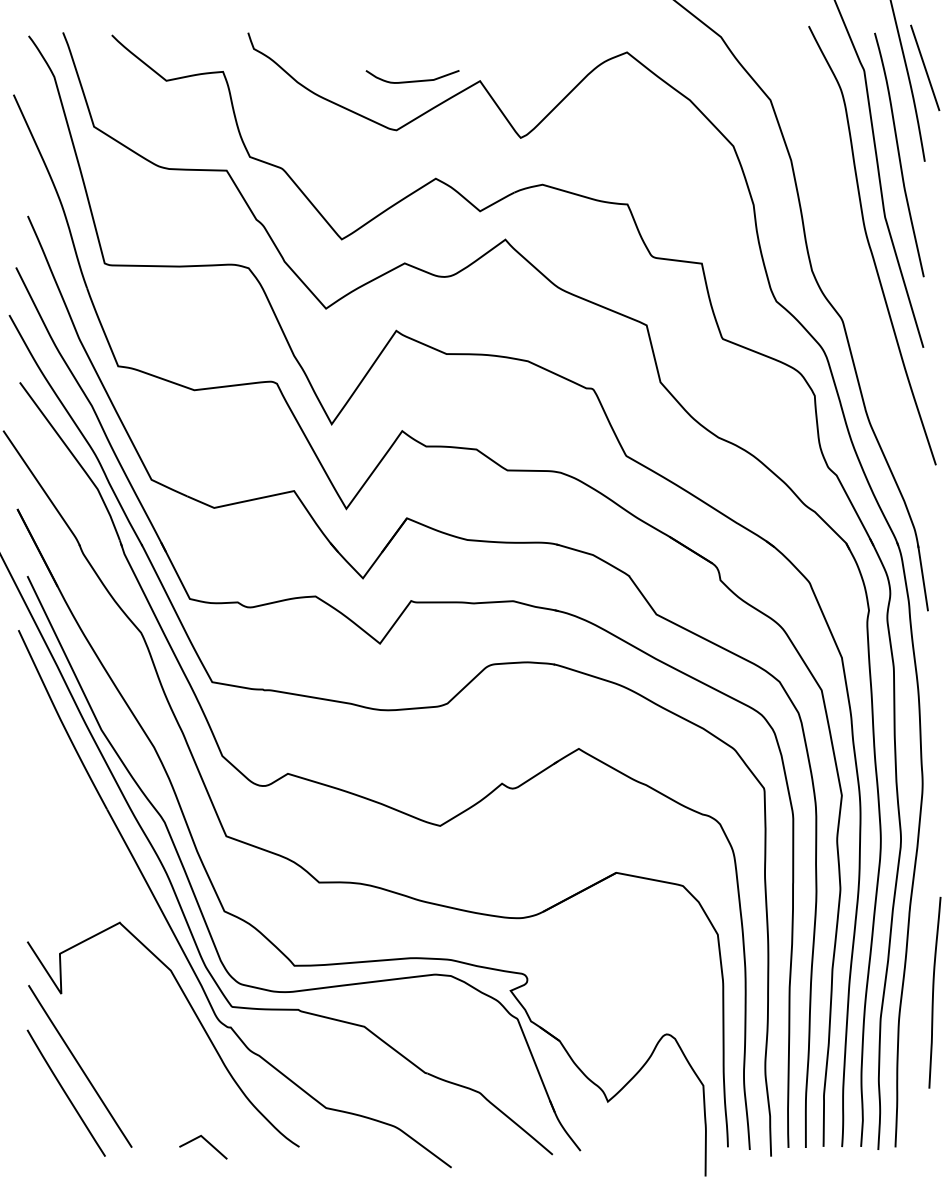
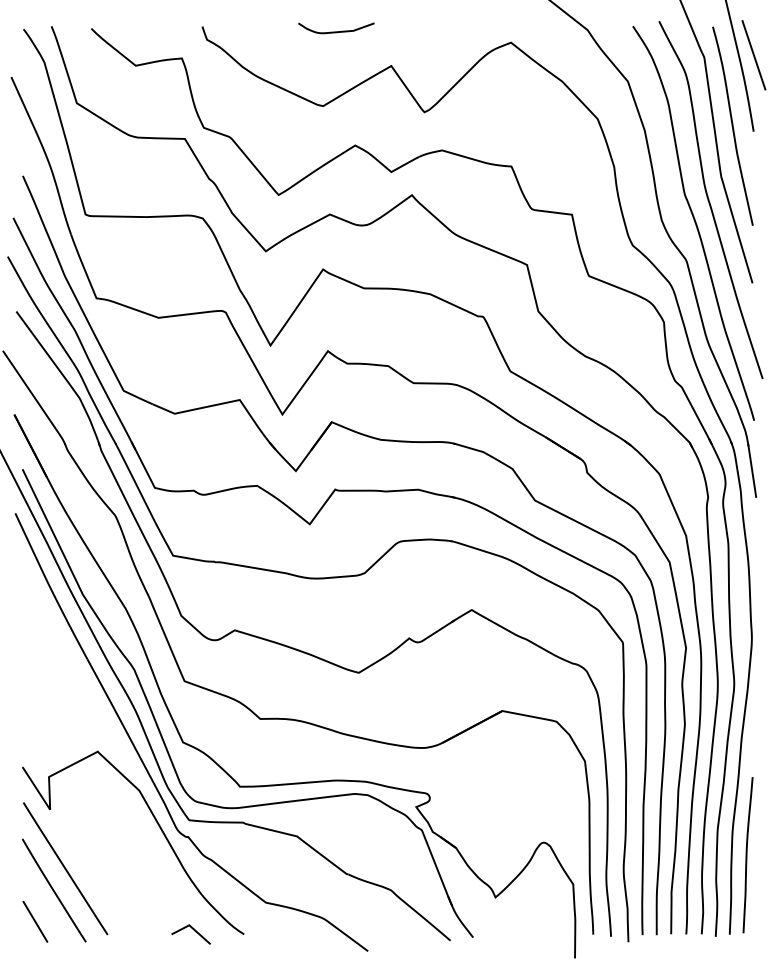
curve: (412, 80) -> (336, 31), moved
curve: (852, 273) -> (694, 222), added
curve: (933, 992) -> (746, 854), moved
line: (42, 1131) -> (34, 921), added
curve: (205, 1141) -> (192, 929), moved

